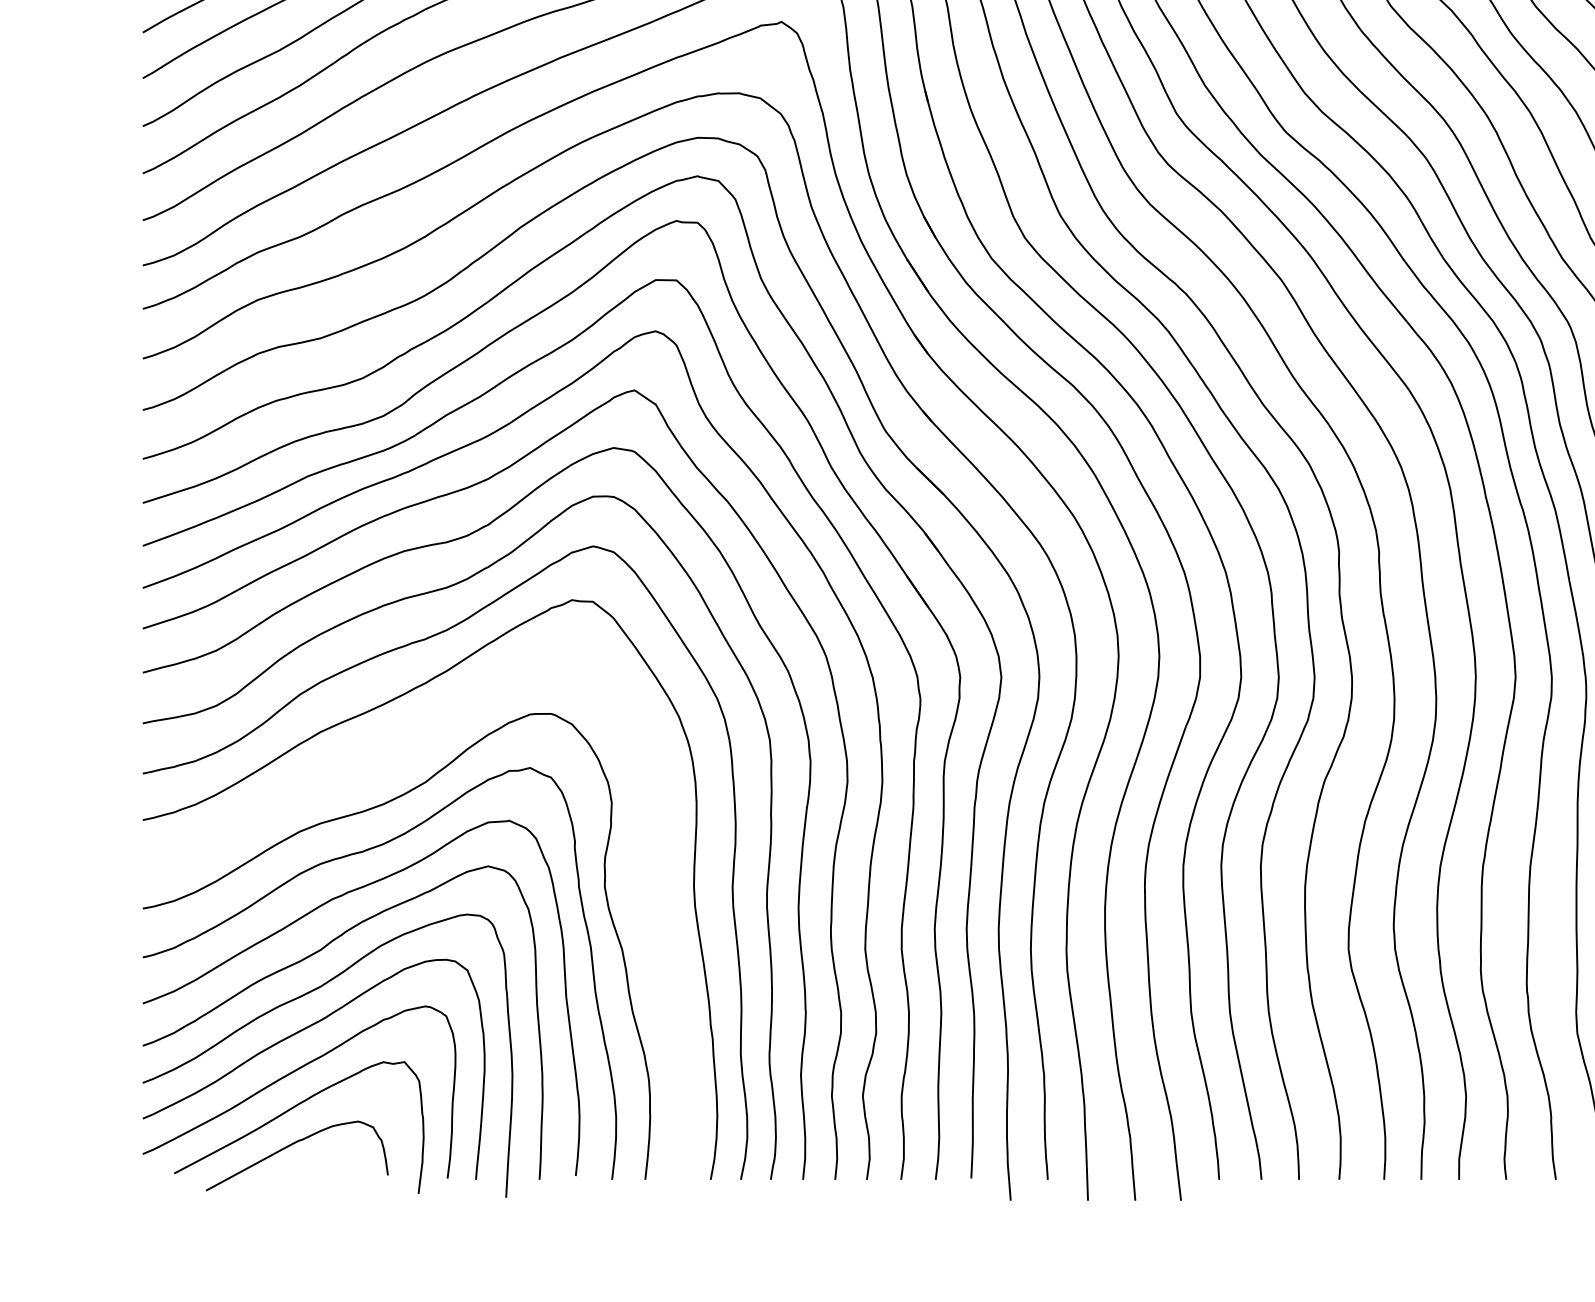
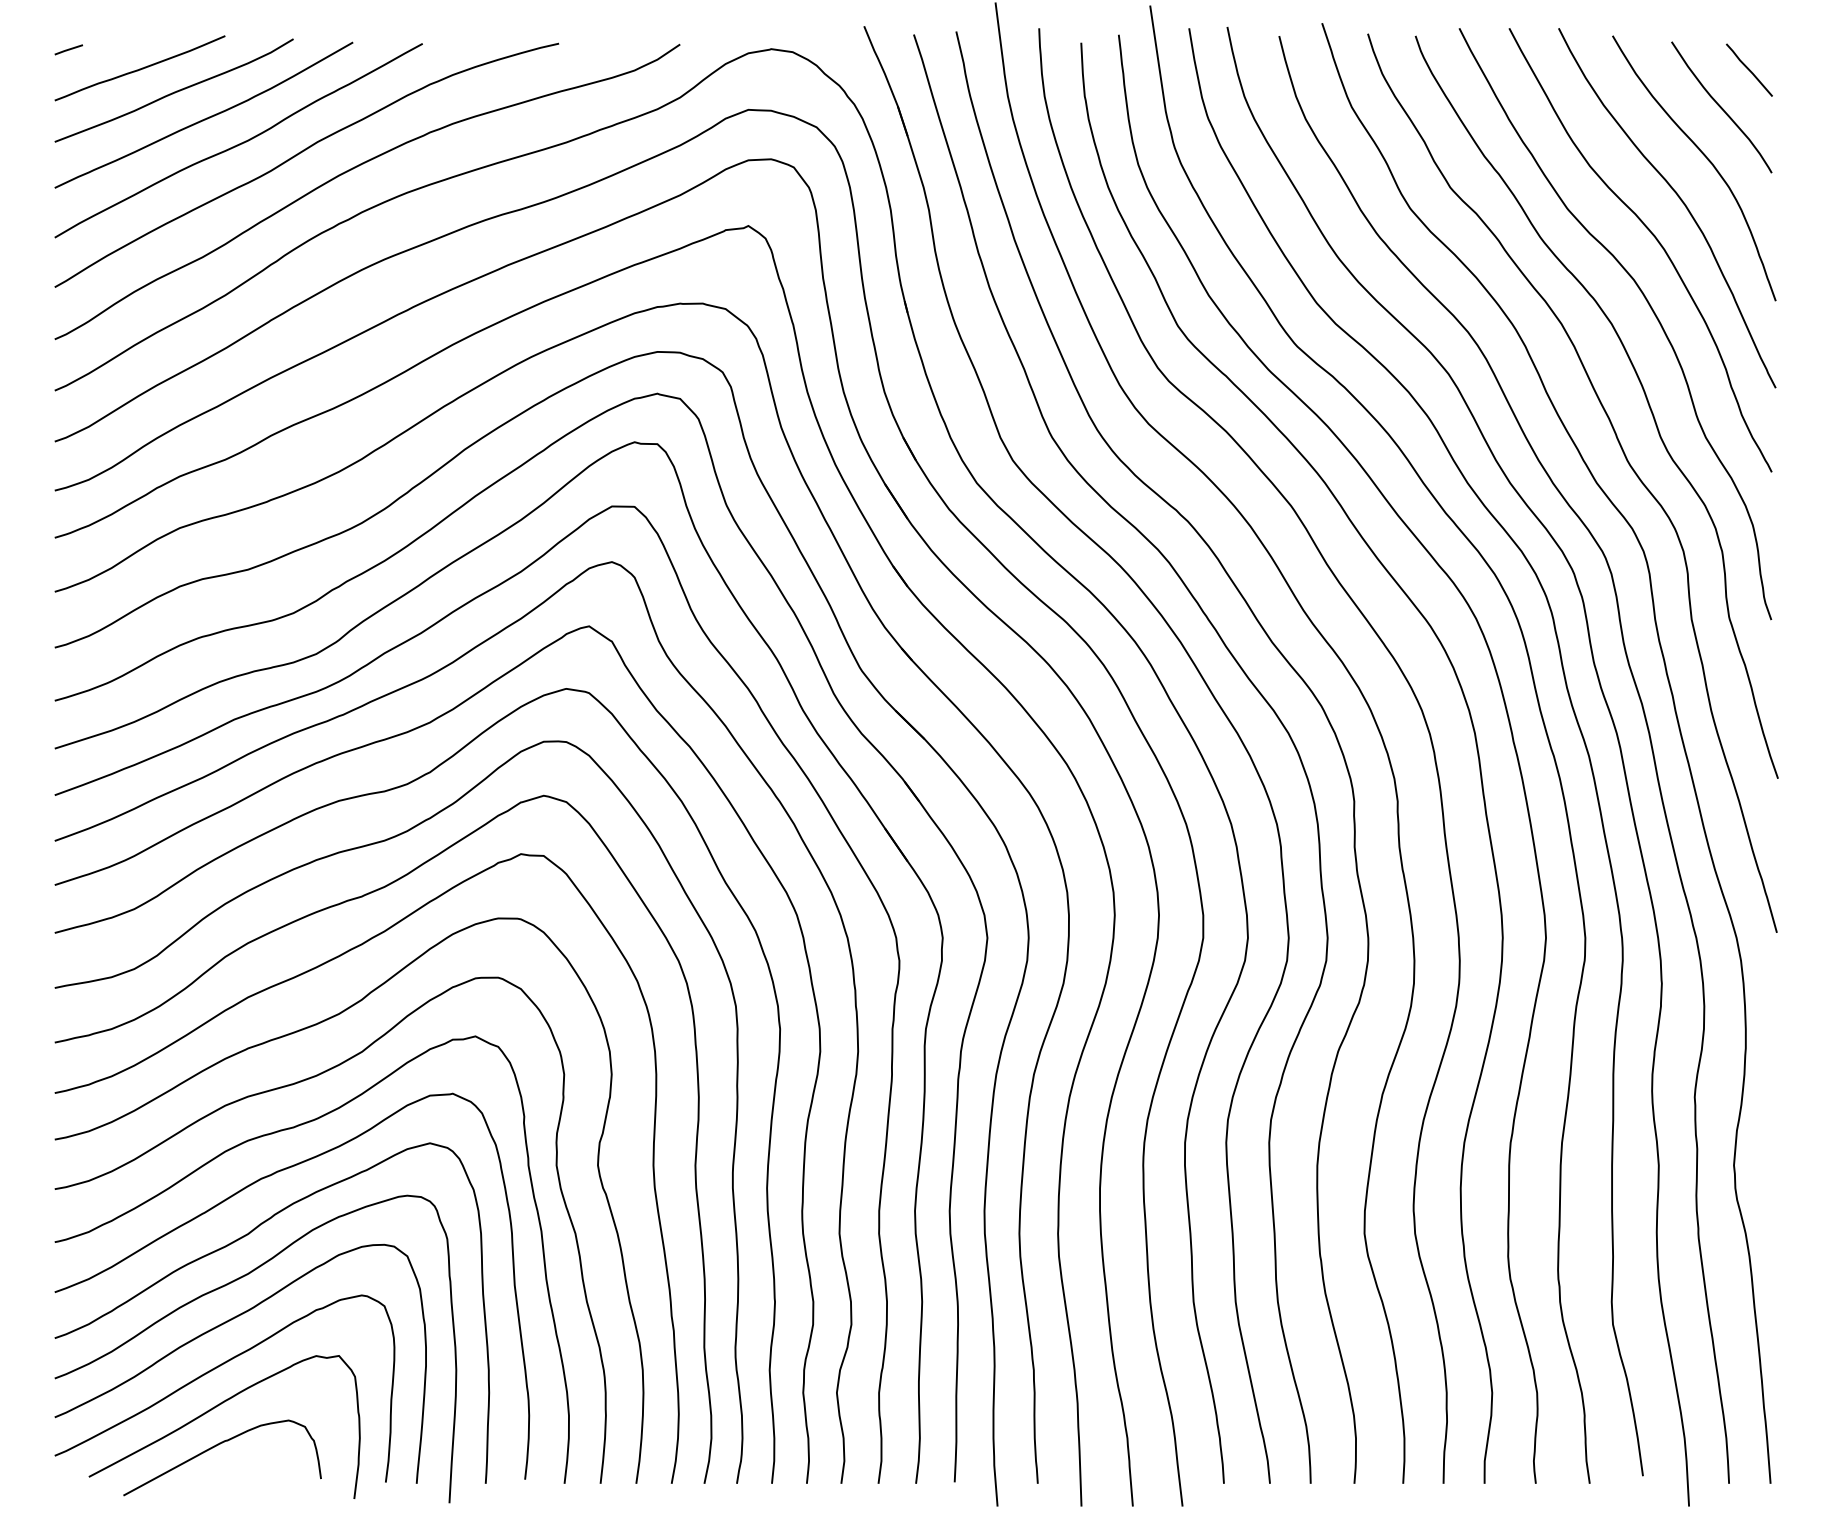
curve: (361, 766) -> (292, 1034), added

